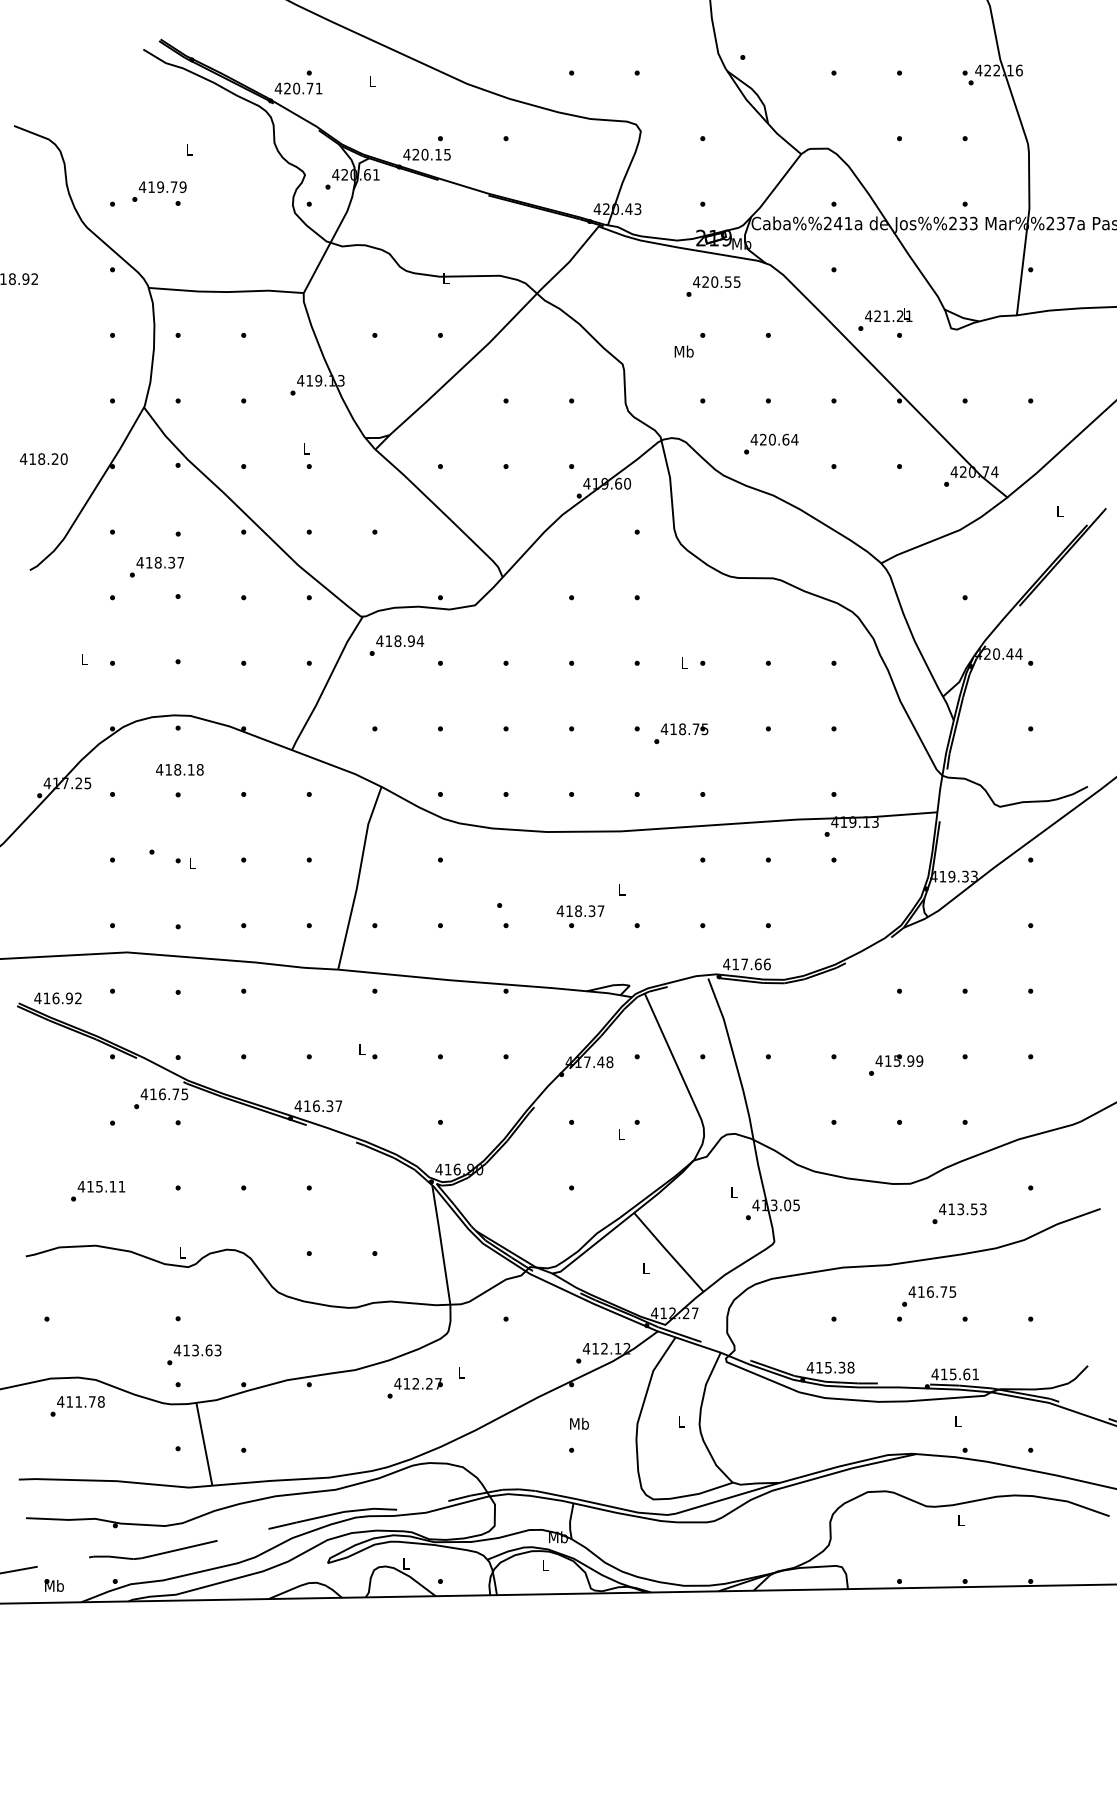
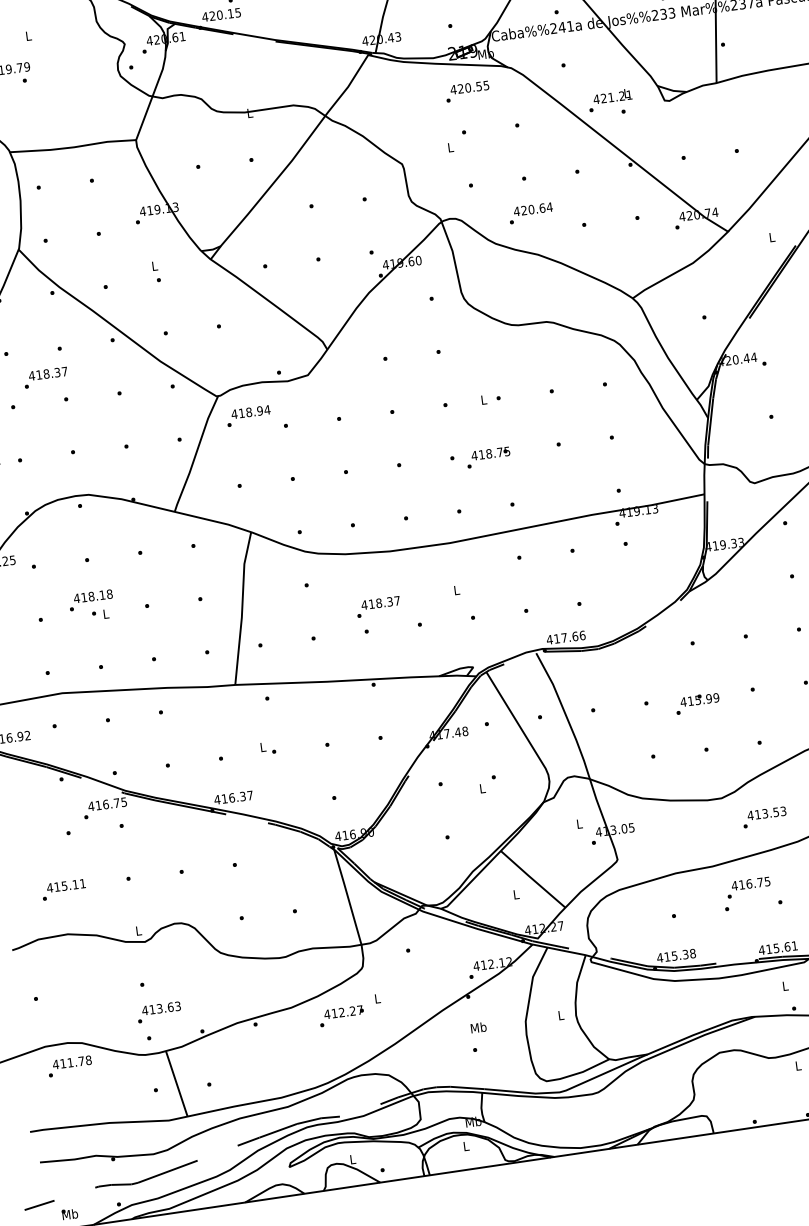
text: (683, 351) -> (450, 147), Mb -> L
text: (179, 769) -> (92, 596), moved
text: (580, 911) -> (380, 603), moved

